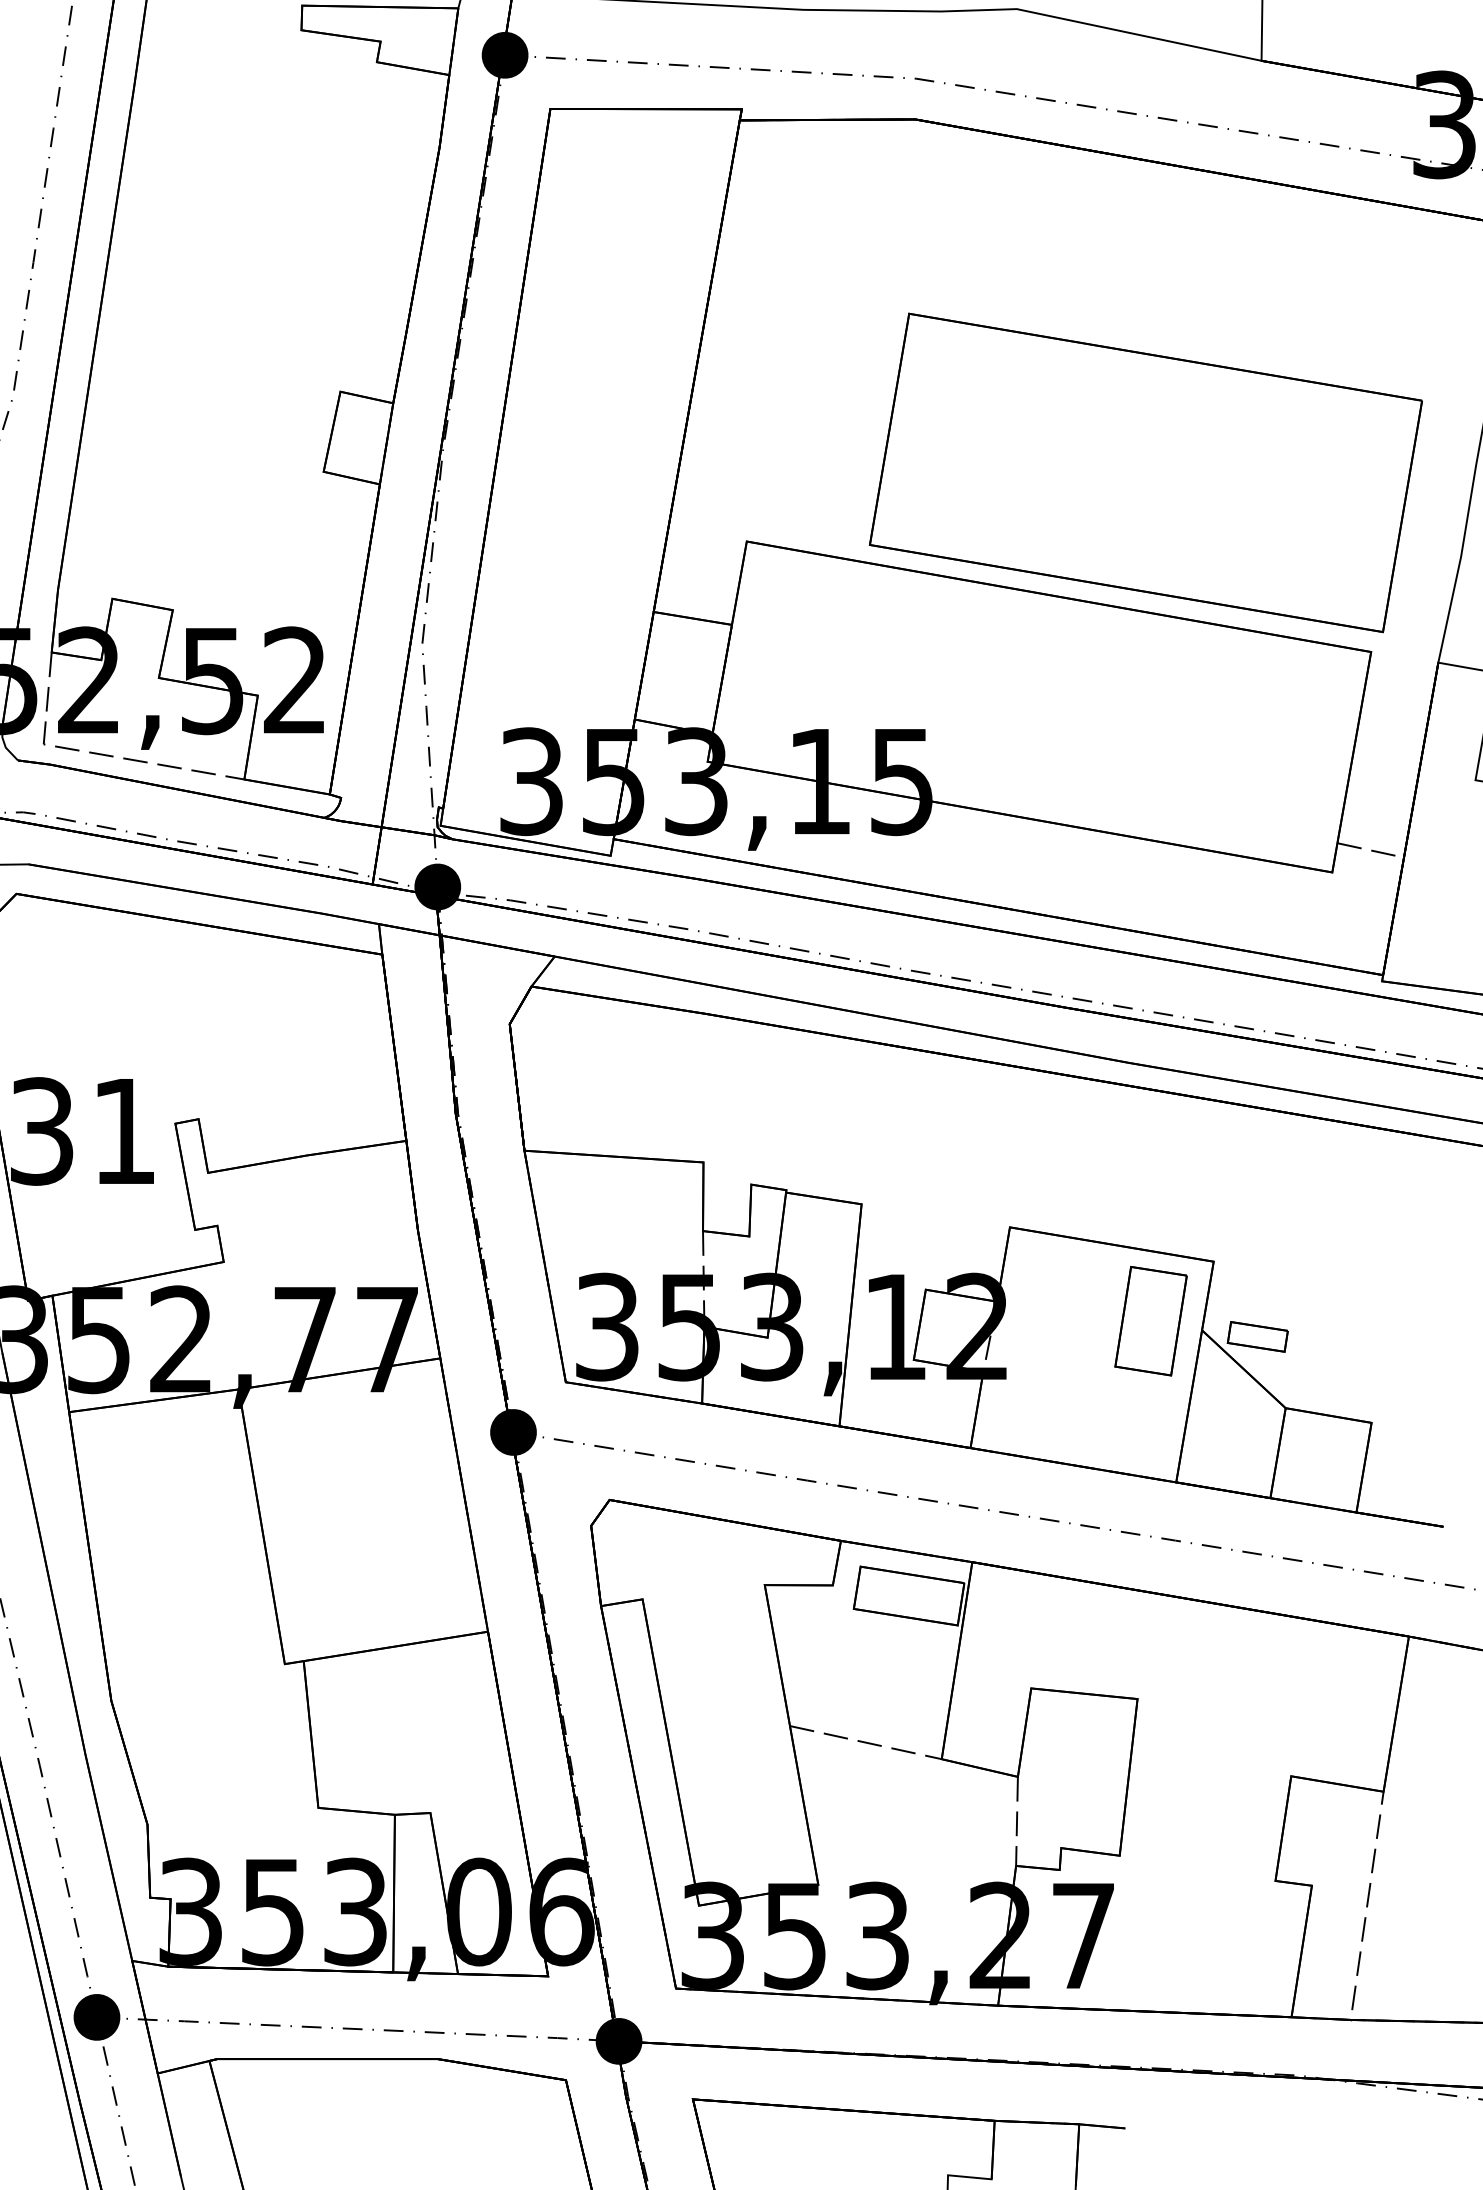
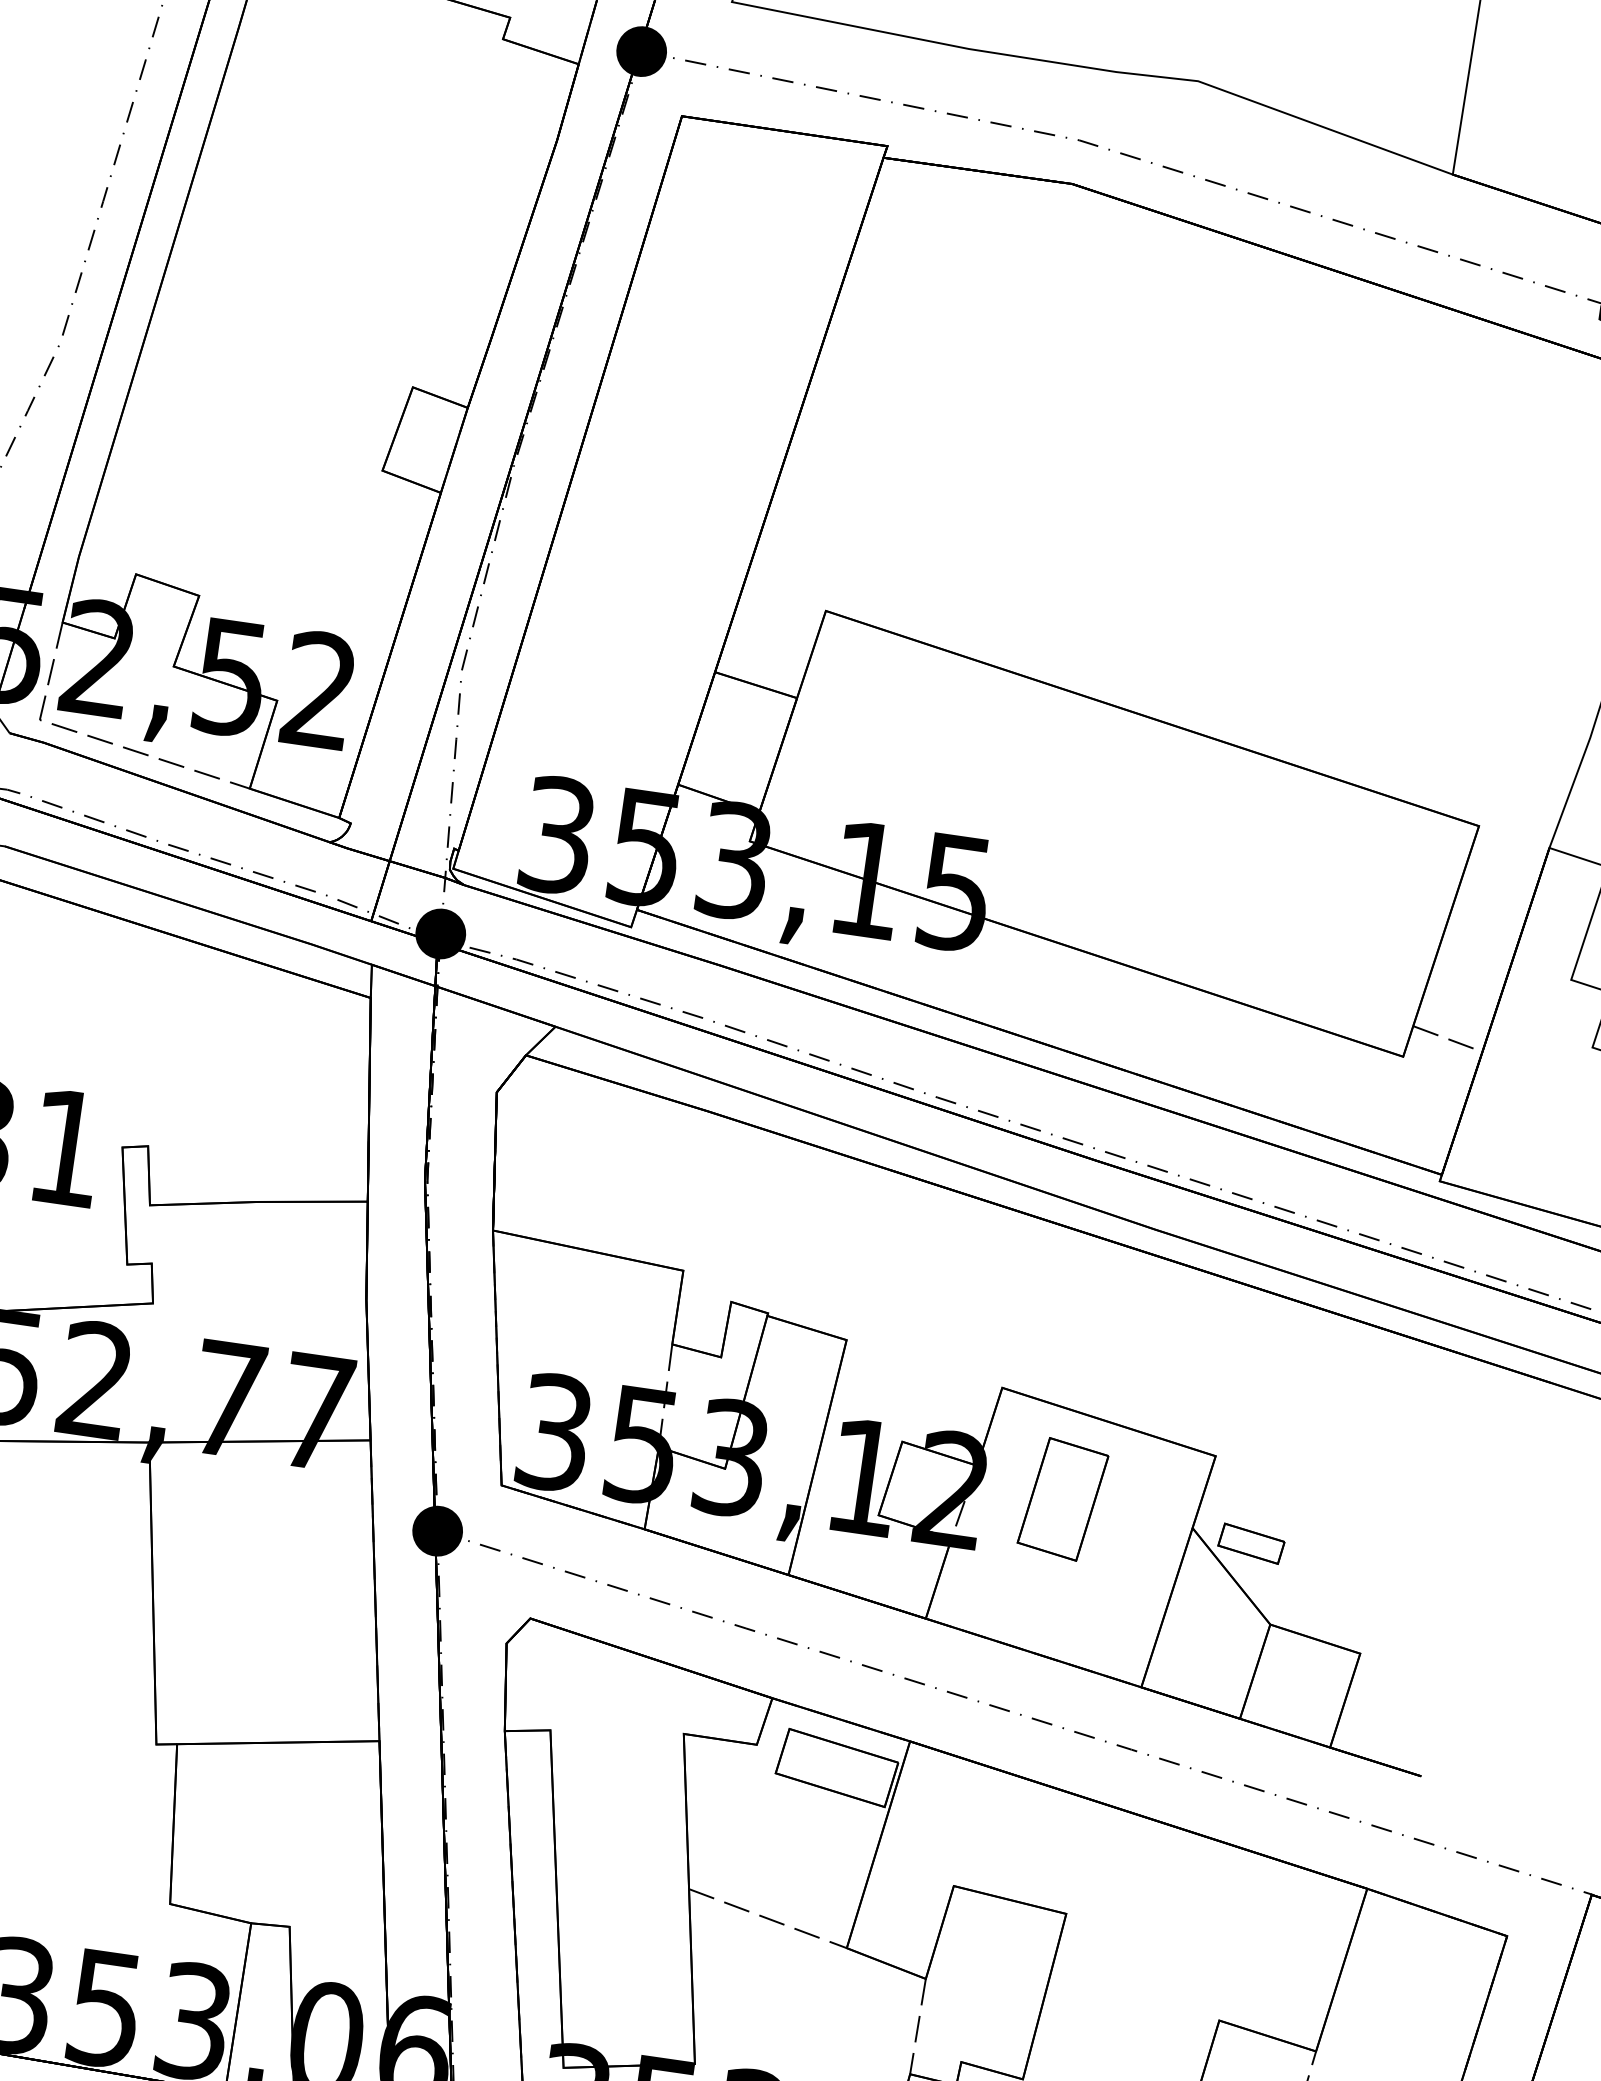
part: (1145, 472) -> (1264, 598), removed
part: (1150, 1320) -> (1062, 1498), moved

